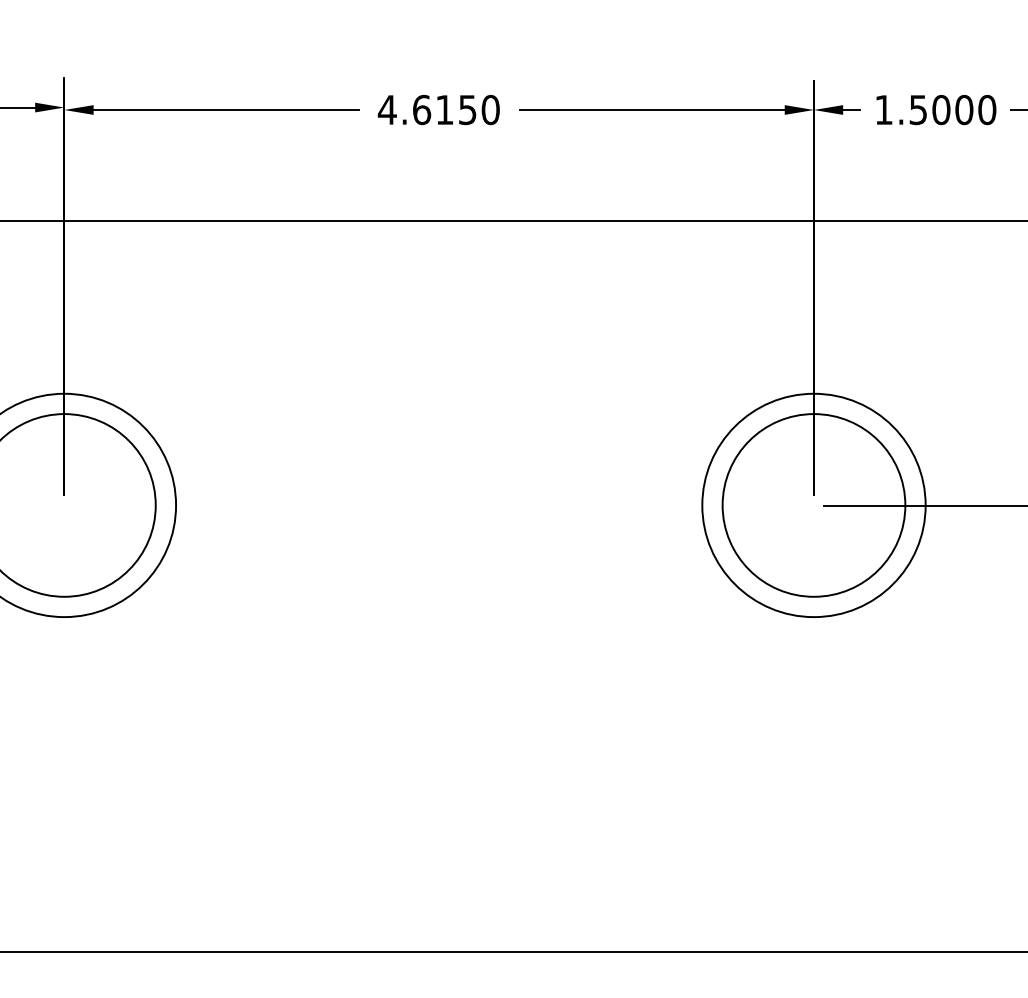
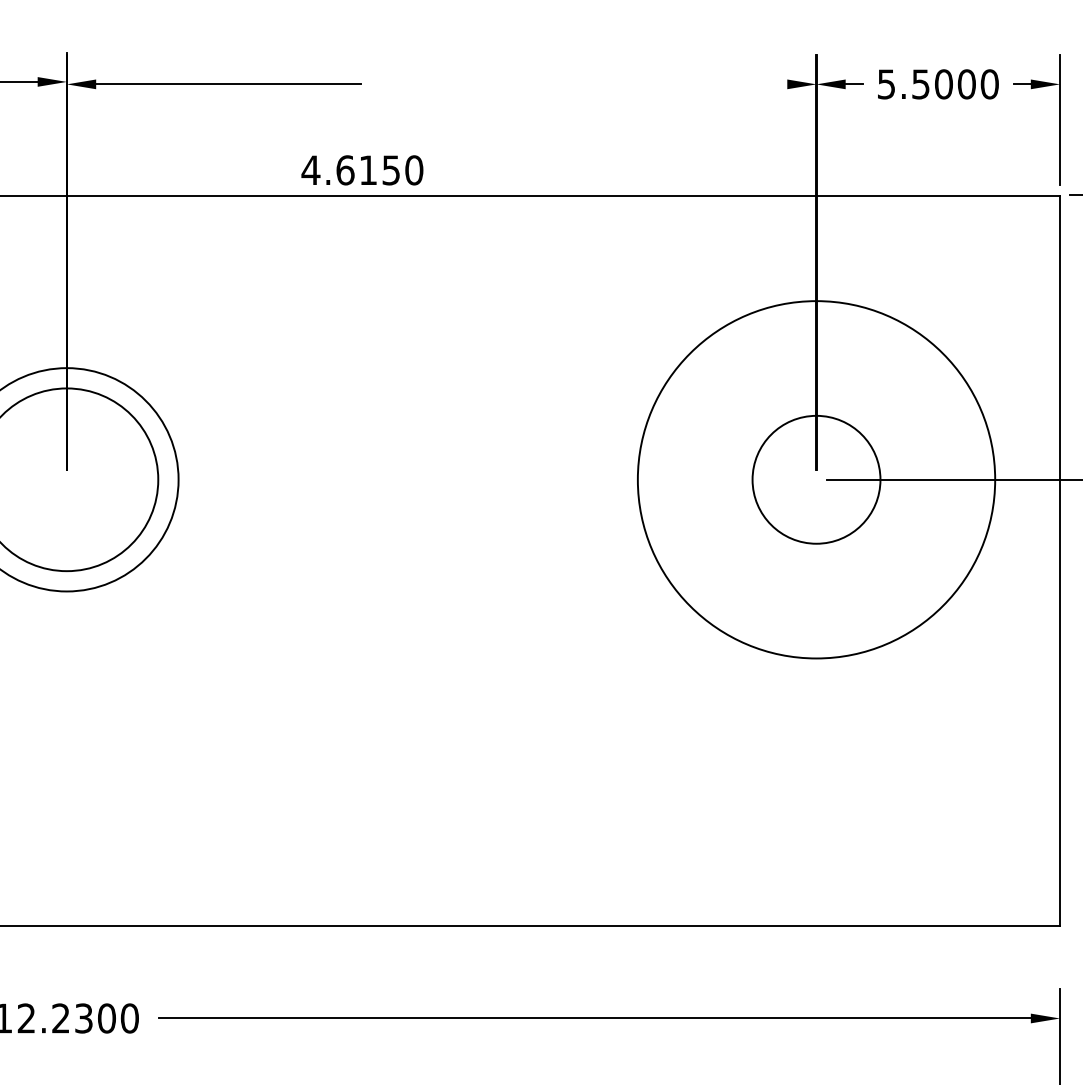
text: (438, 110) -> (362, 170), moved
line: (651, 110) -> (654, 84), removed
text: (883, 110) -> (886, 84), 1.5000 -> 5.5000
circle: (813, 505) -> (816, 479), size x0.7
circle: (813, 505) -> (816, 479), size x1.6

